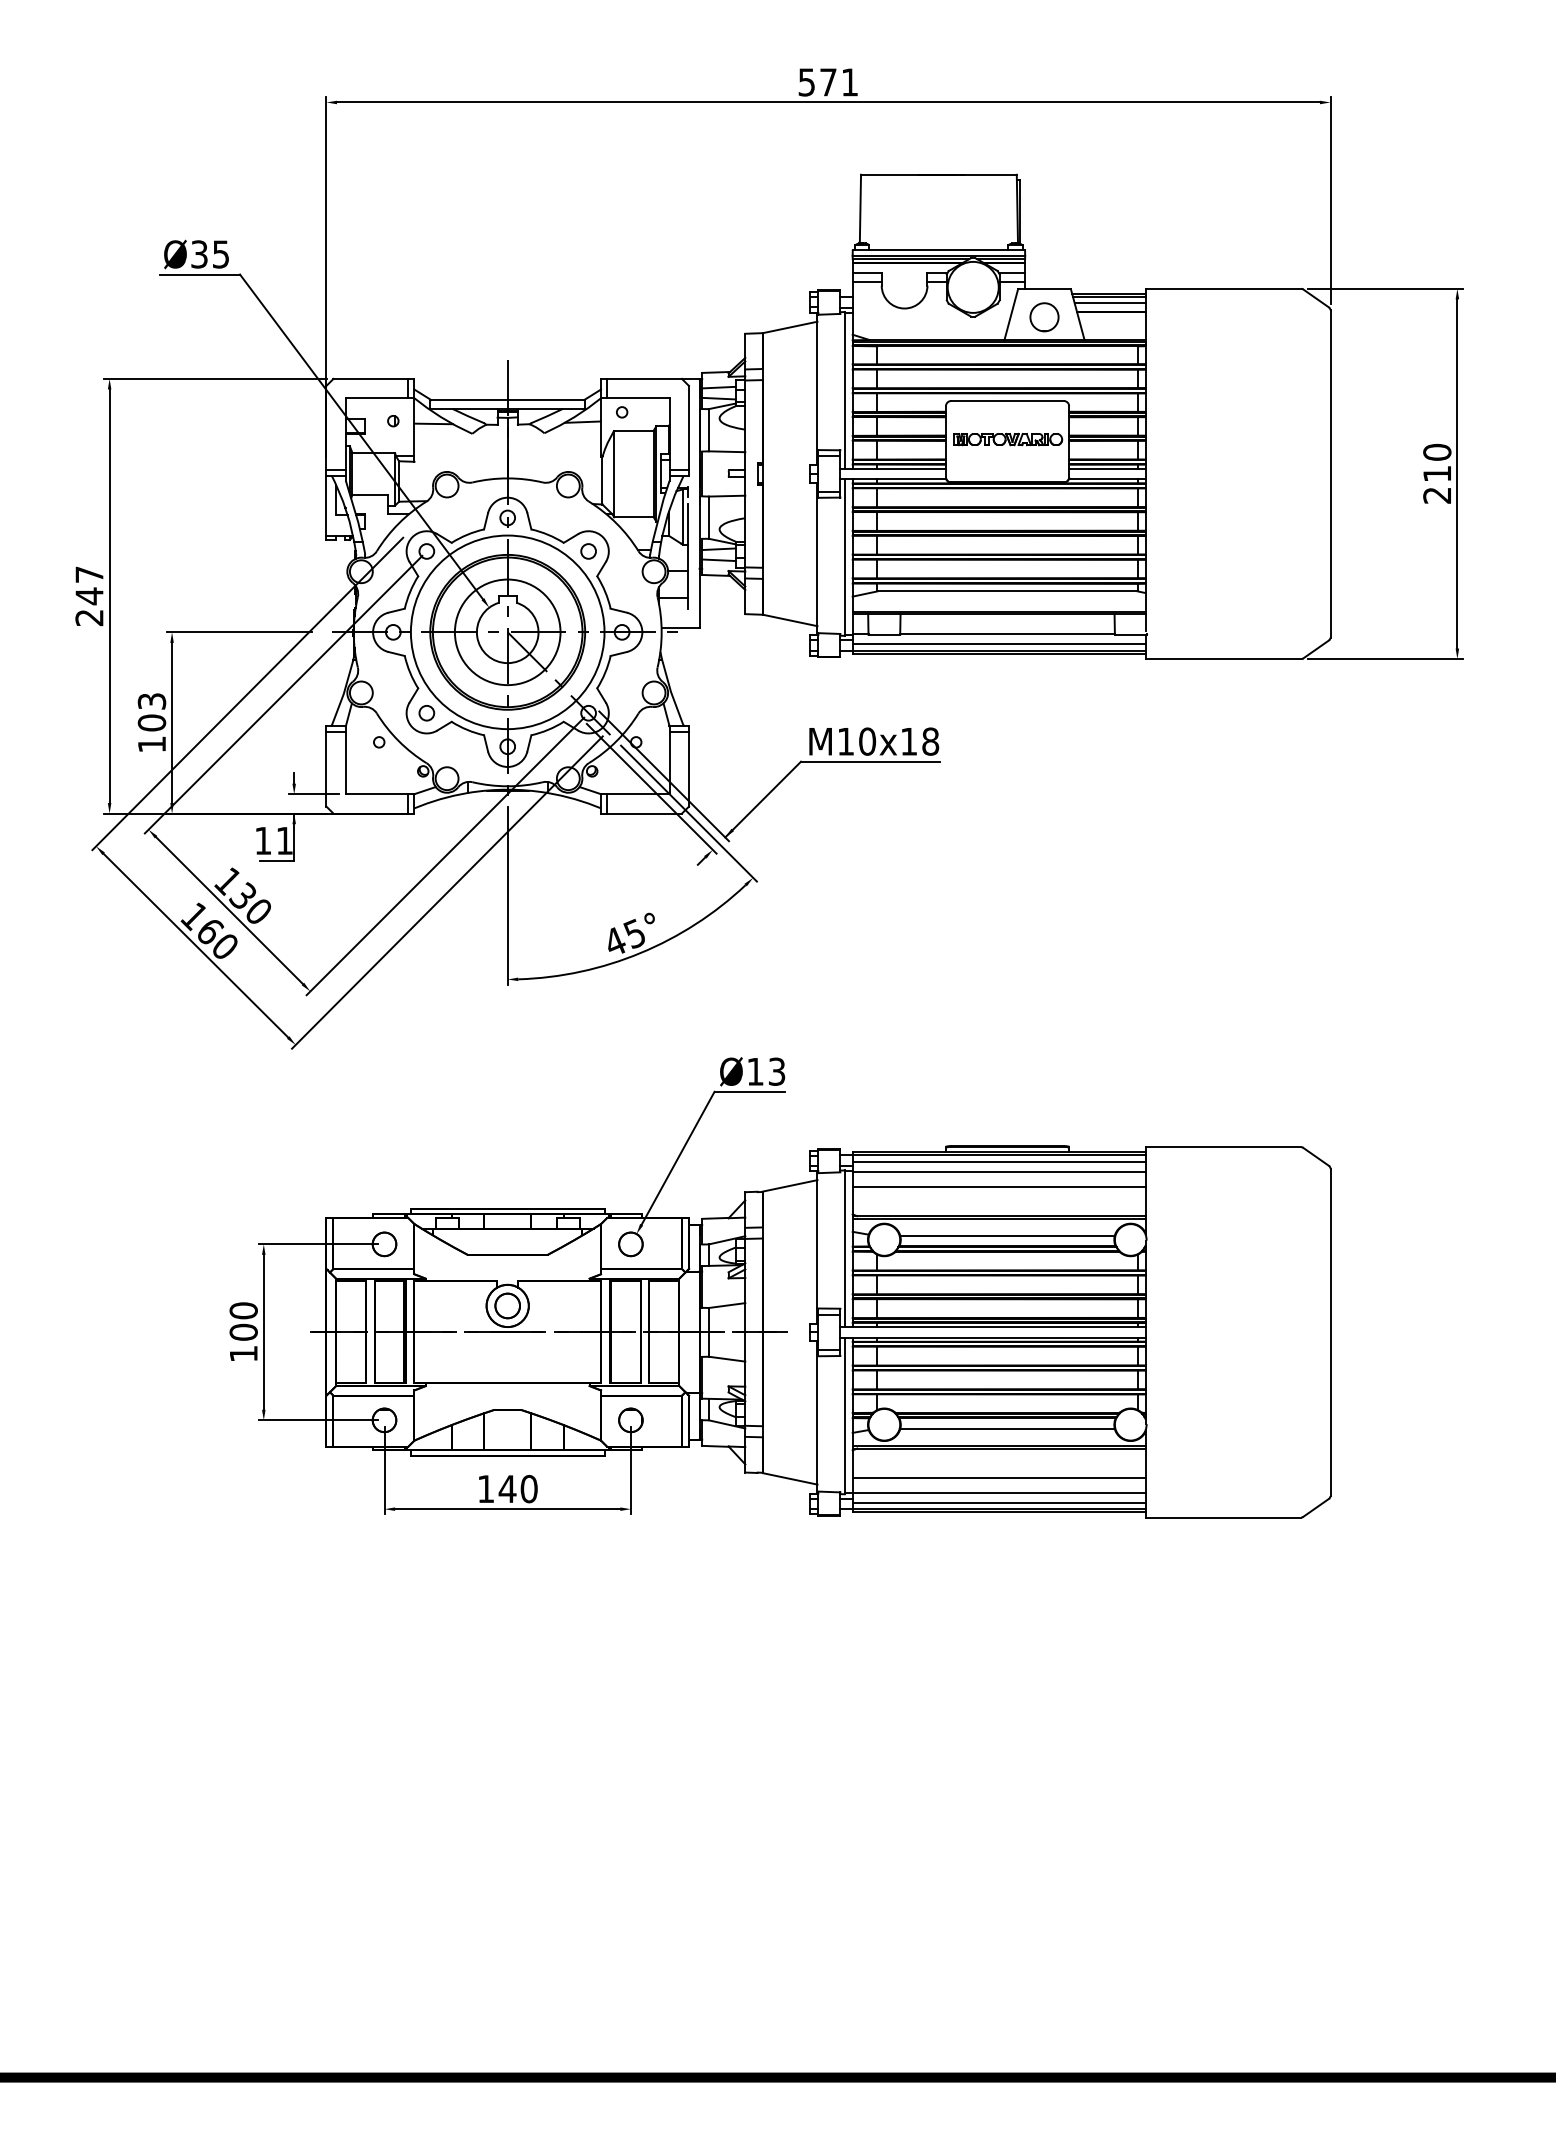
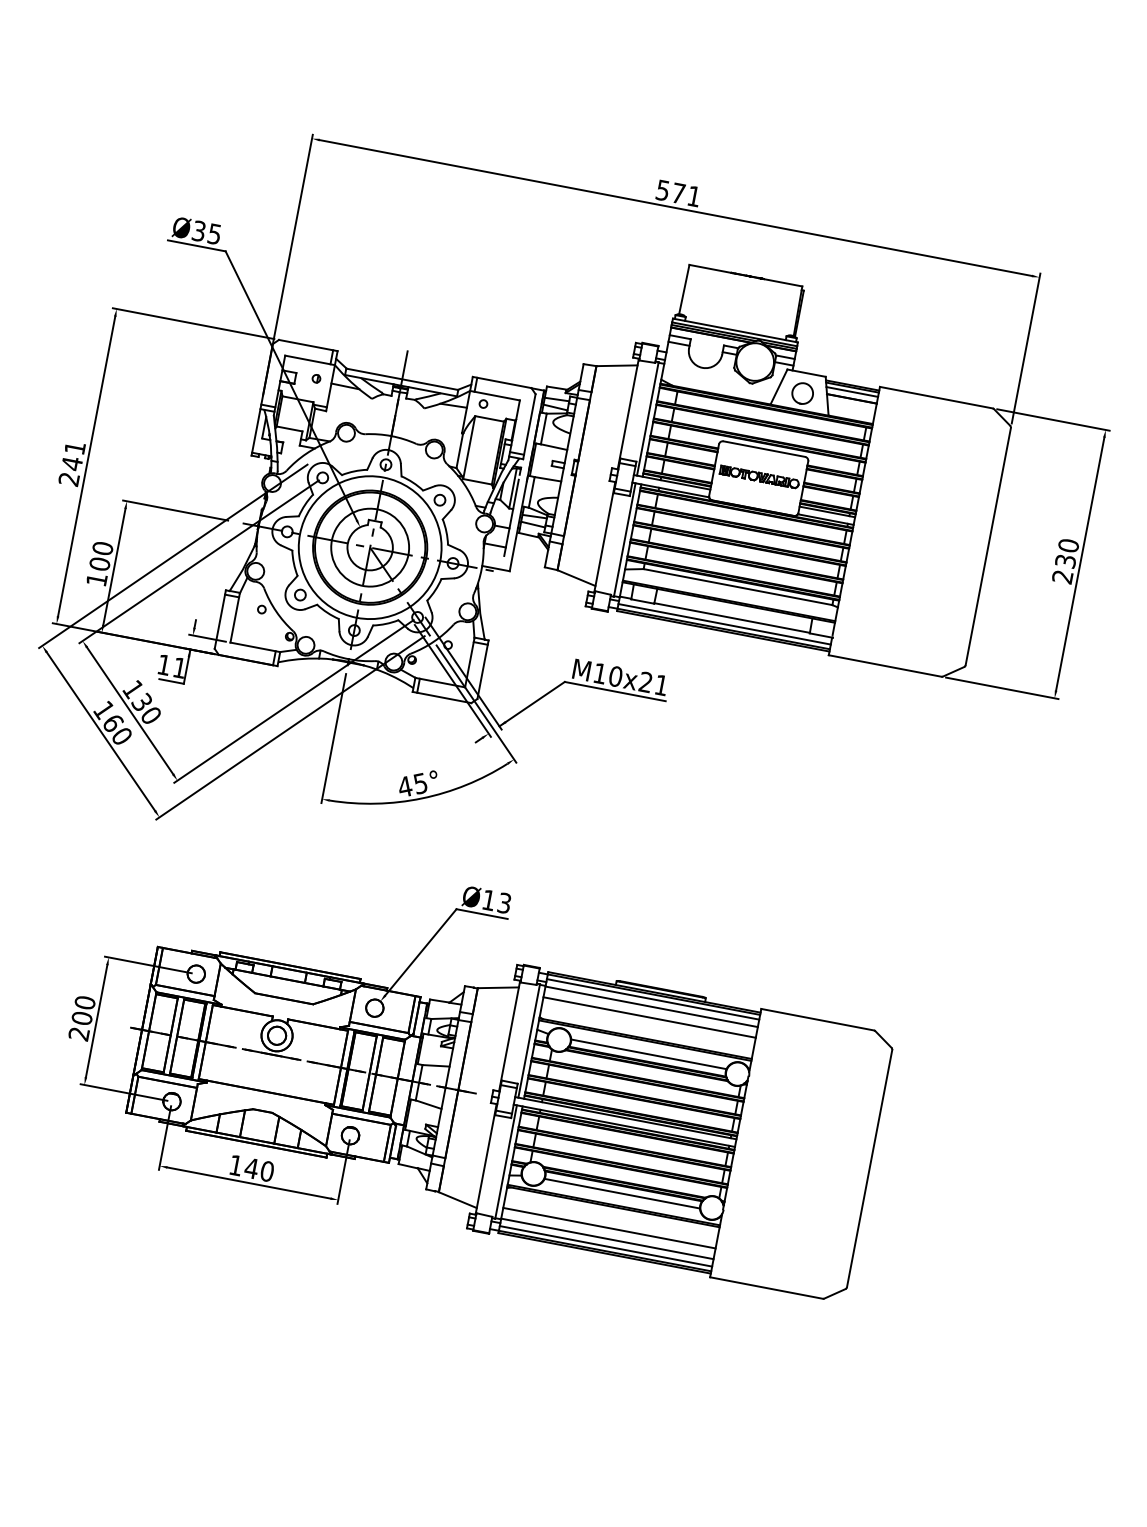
text: (1437, 474) -> (1065, 561), 210 -> 230
text: (89, 574) -> (75, 447), 247 -> 241
text: (151, 701) -> (102, 548), 103 -> 100
text: (920, 741) -> (654, 683), M10x18 -> M10x21
text: (243, 1354) -> (78, 1034), 100 -> 200

